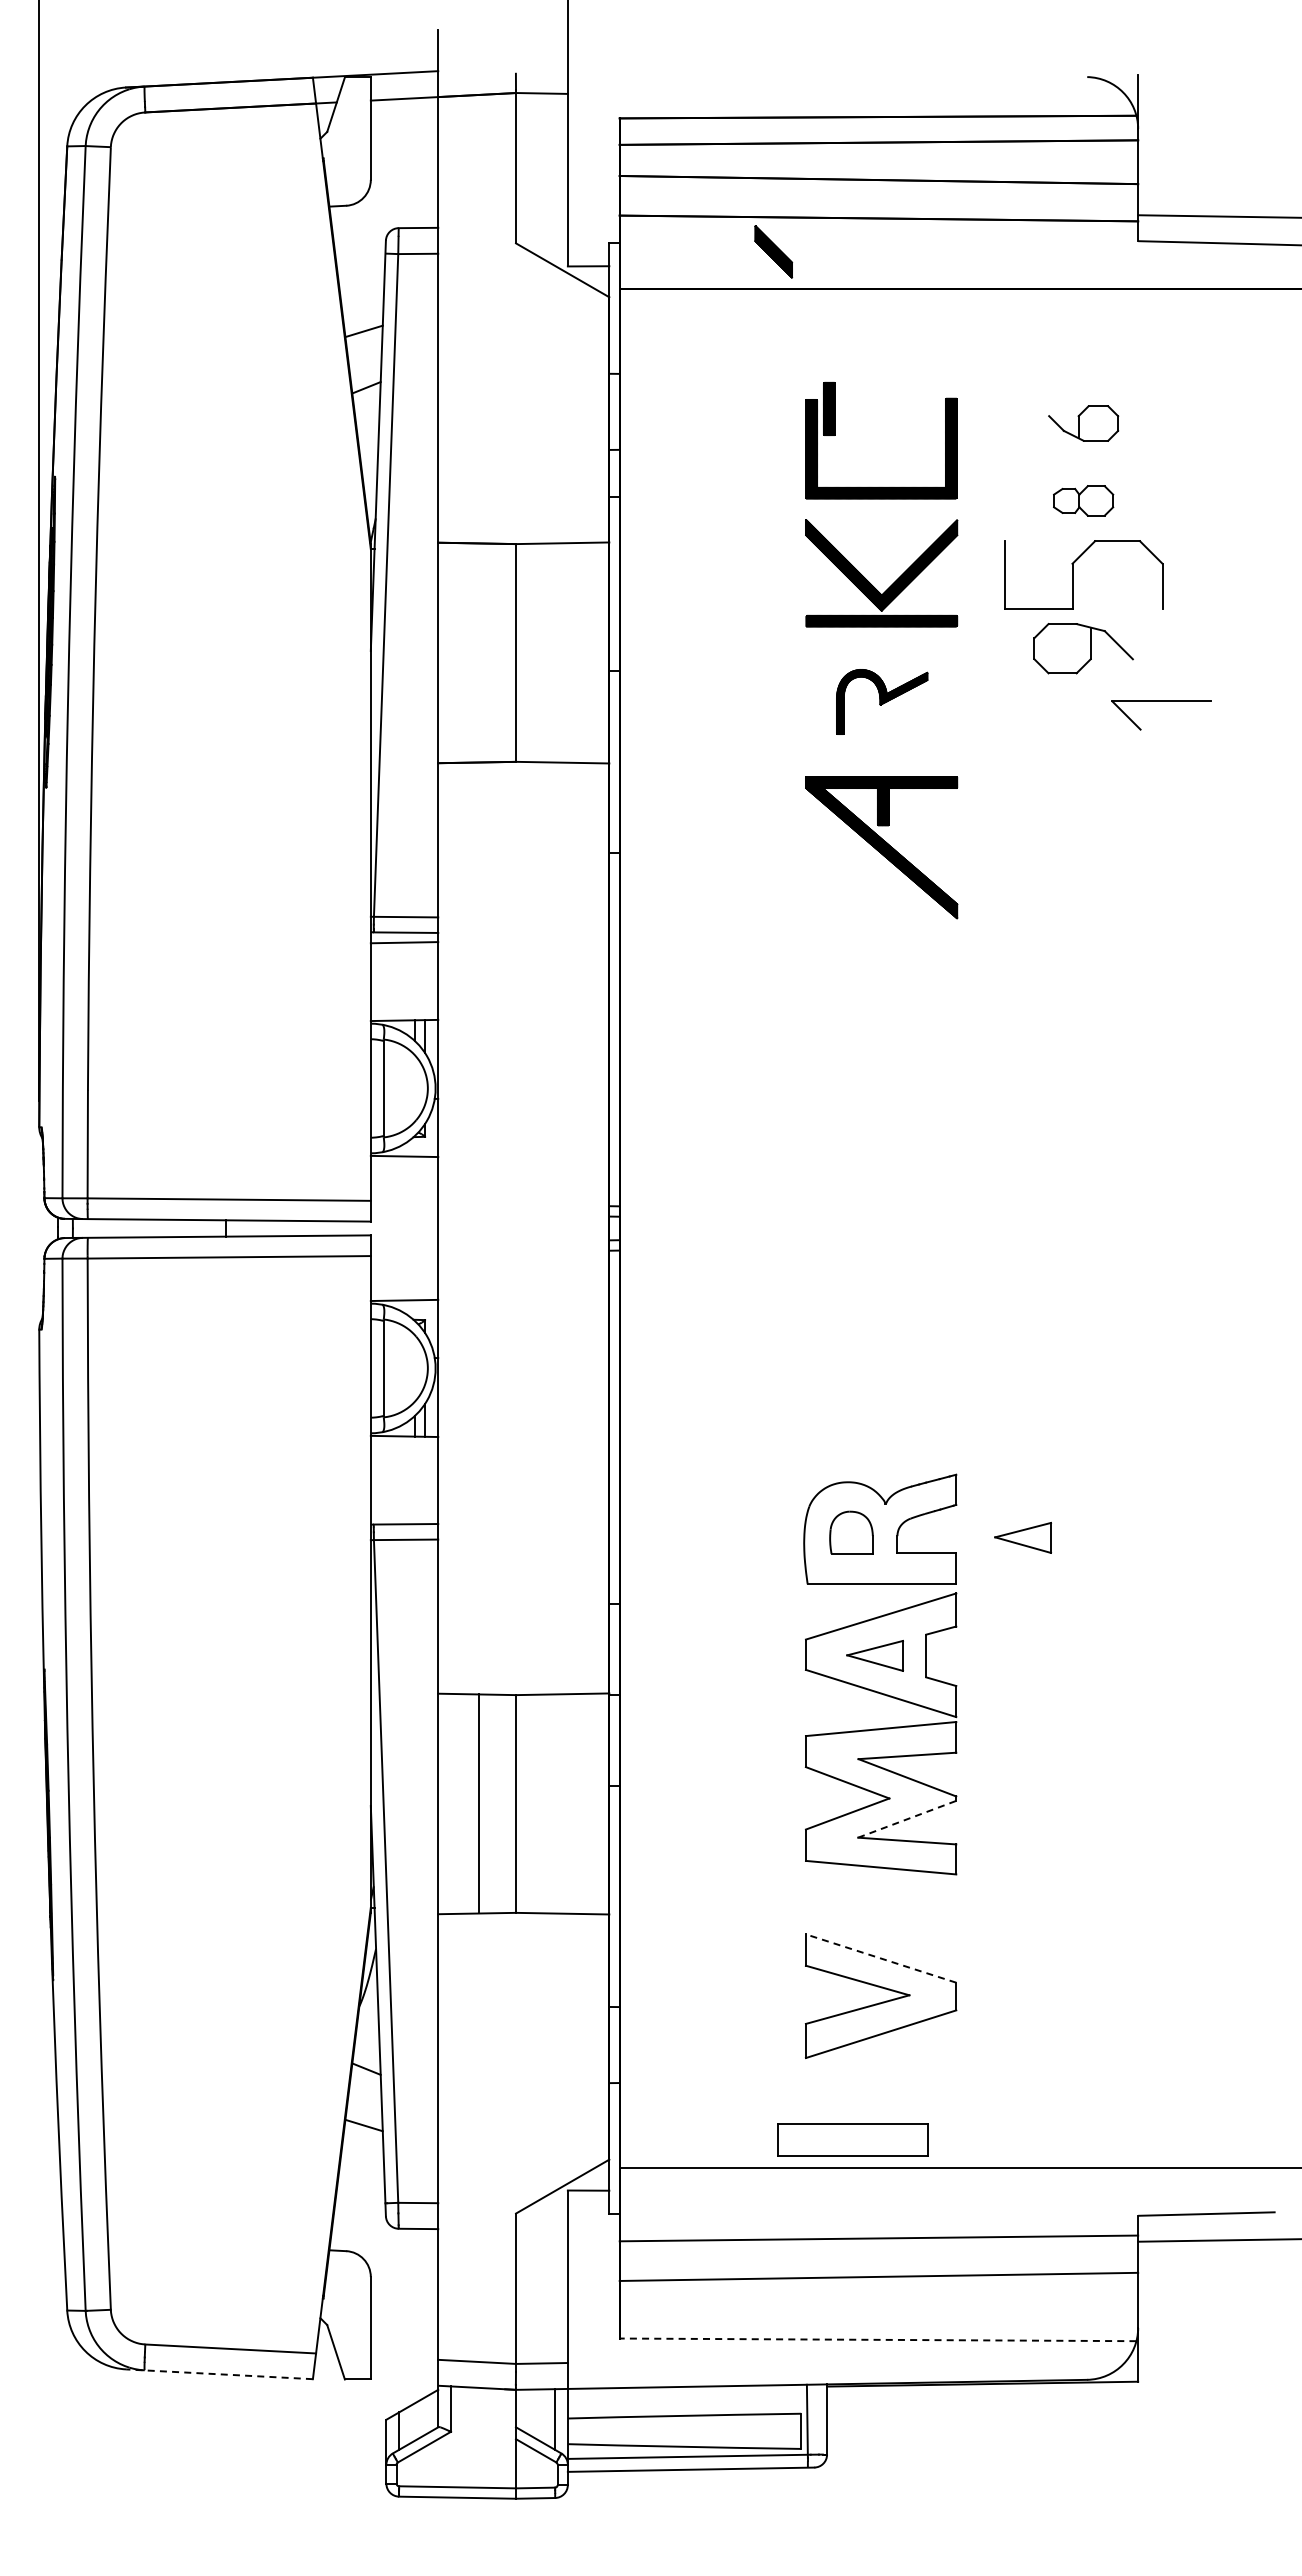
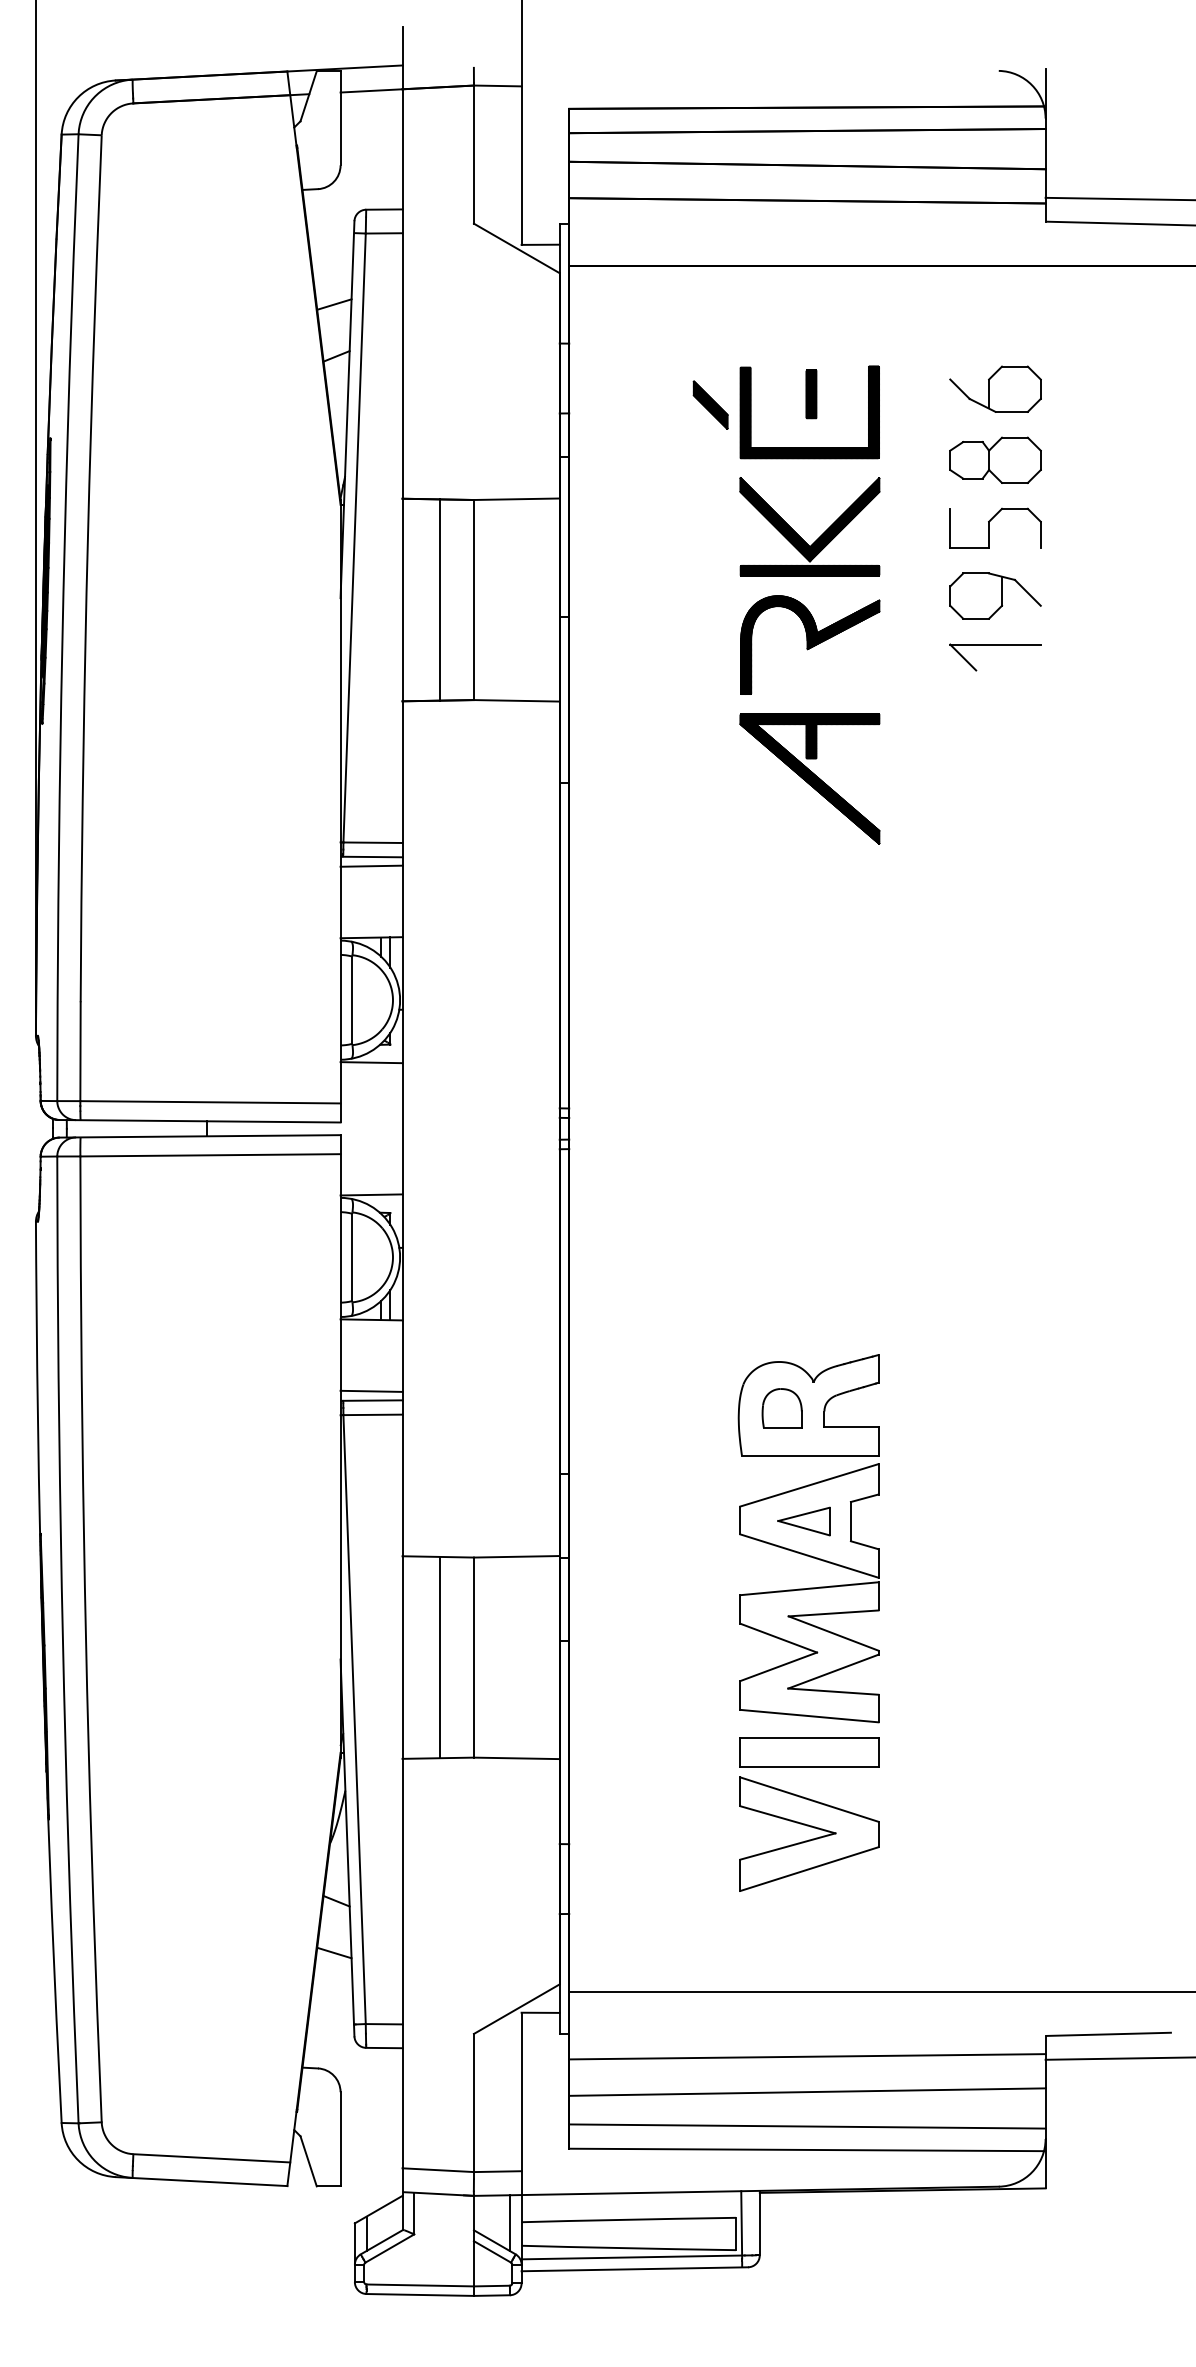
part: (773, 251) -> (710, 404), moved
part: (829, 408) -> (811, 393), moved
part: (1083, 423) -> (995, 389), size x1.43
part: (1083, 500) -> (995, 459), size x1.67
part: (1083, 574) -> (995, 527), size x0.62
line: (478, 652) -> (439, 599), added
part: (882, 701) -> (810, 644), size x1.67
part: (1161, 701) -> (995, 644), moved
line: (404, 1513) -> (371, 1390), added
part: (1022, 1537) -> (939, 1412), removed
line: (907, 1819) -> (833, 1671), dashed -> solid
line: (881, 1958) -> (809, 1799), dashed -> solid
part: (852, 2139) -> (808, 1751), moved
line: (878, 2314) -> (807, 2126), added
line: (877, 2339) -> (806, 2149), dashed -> solid
line: (219, 2374) -> (201, 2181), dashed -> solid

